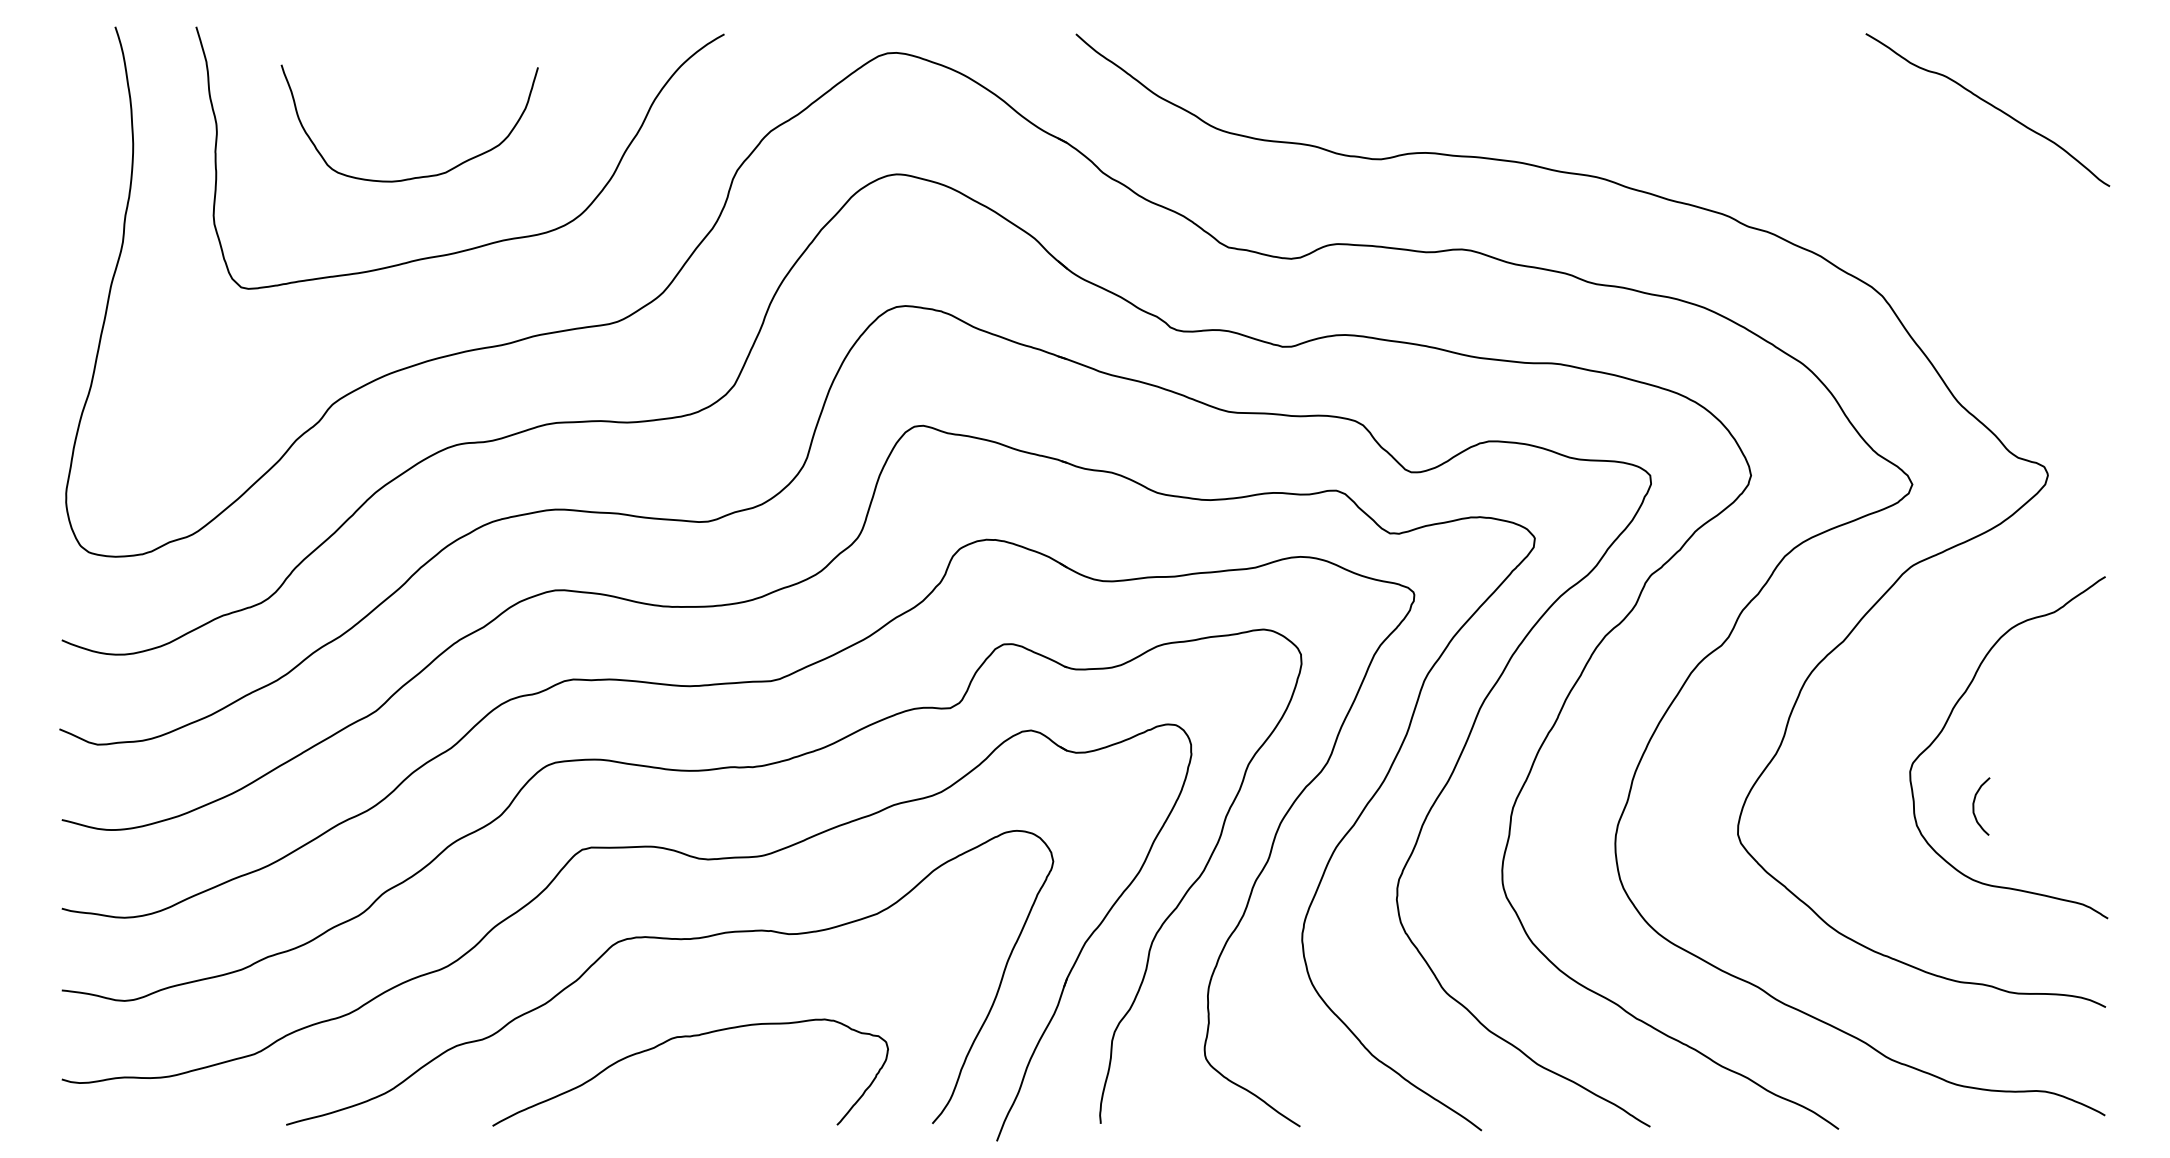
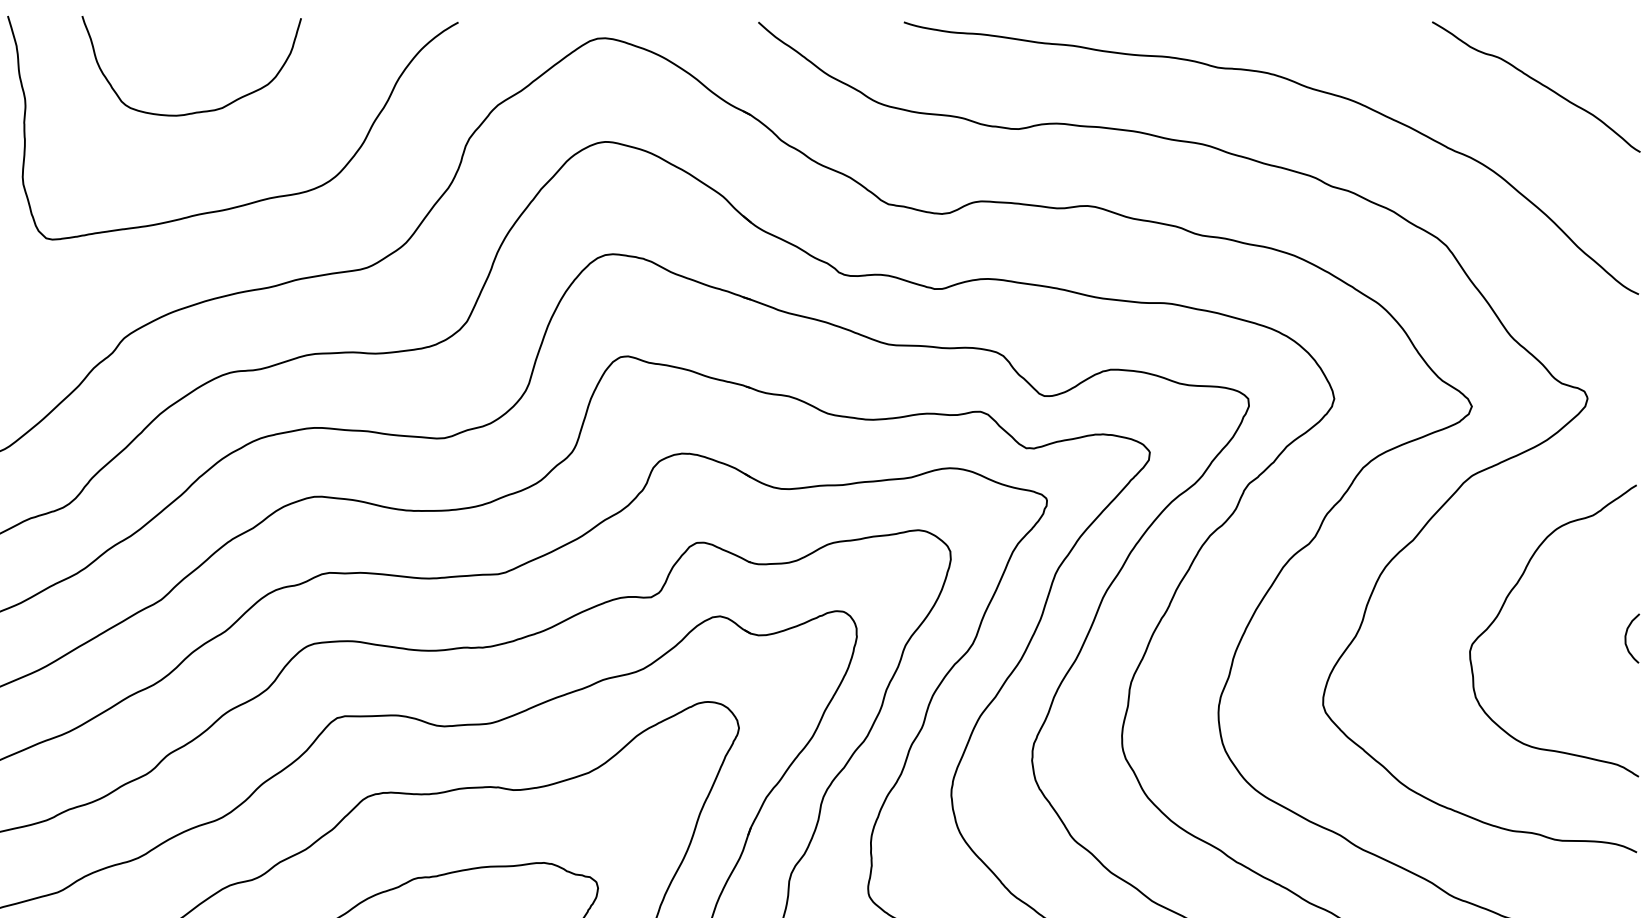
curve: (1711, 108) -> (1300, 85), added
curve: (417, 176) -> (198, 111), moved
curve: (1974, 806) -> (1626, 638), moved

